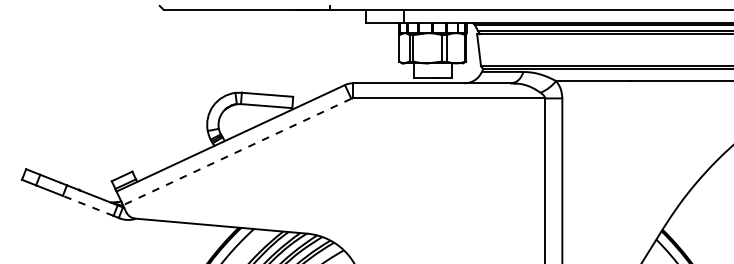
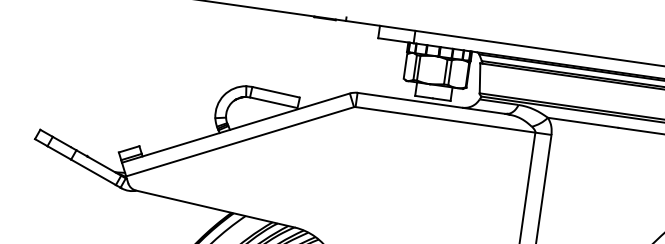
line: (237, 152) -> (240, 142), dashed -> solid
line: (87, 205) -> (92, 171), dashed -> solid

